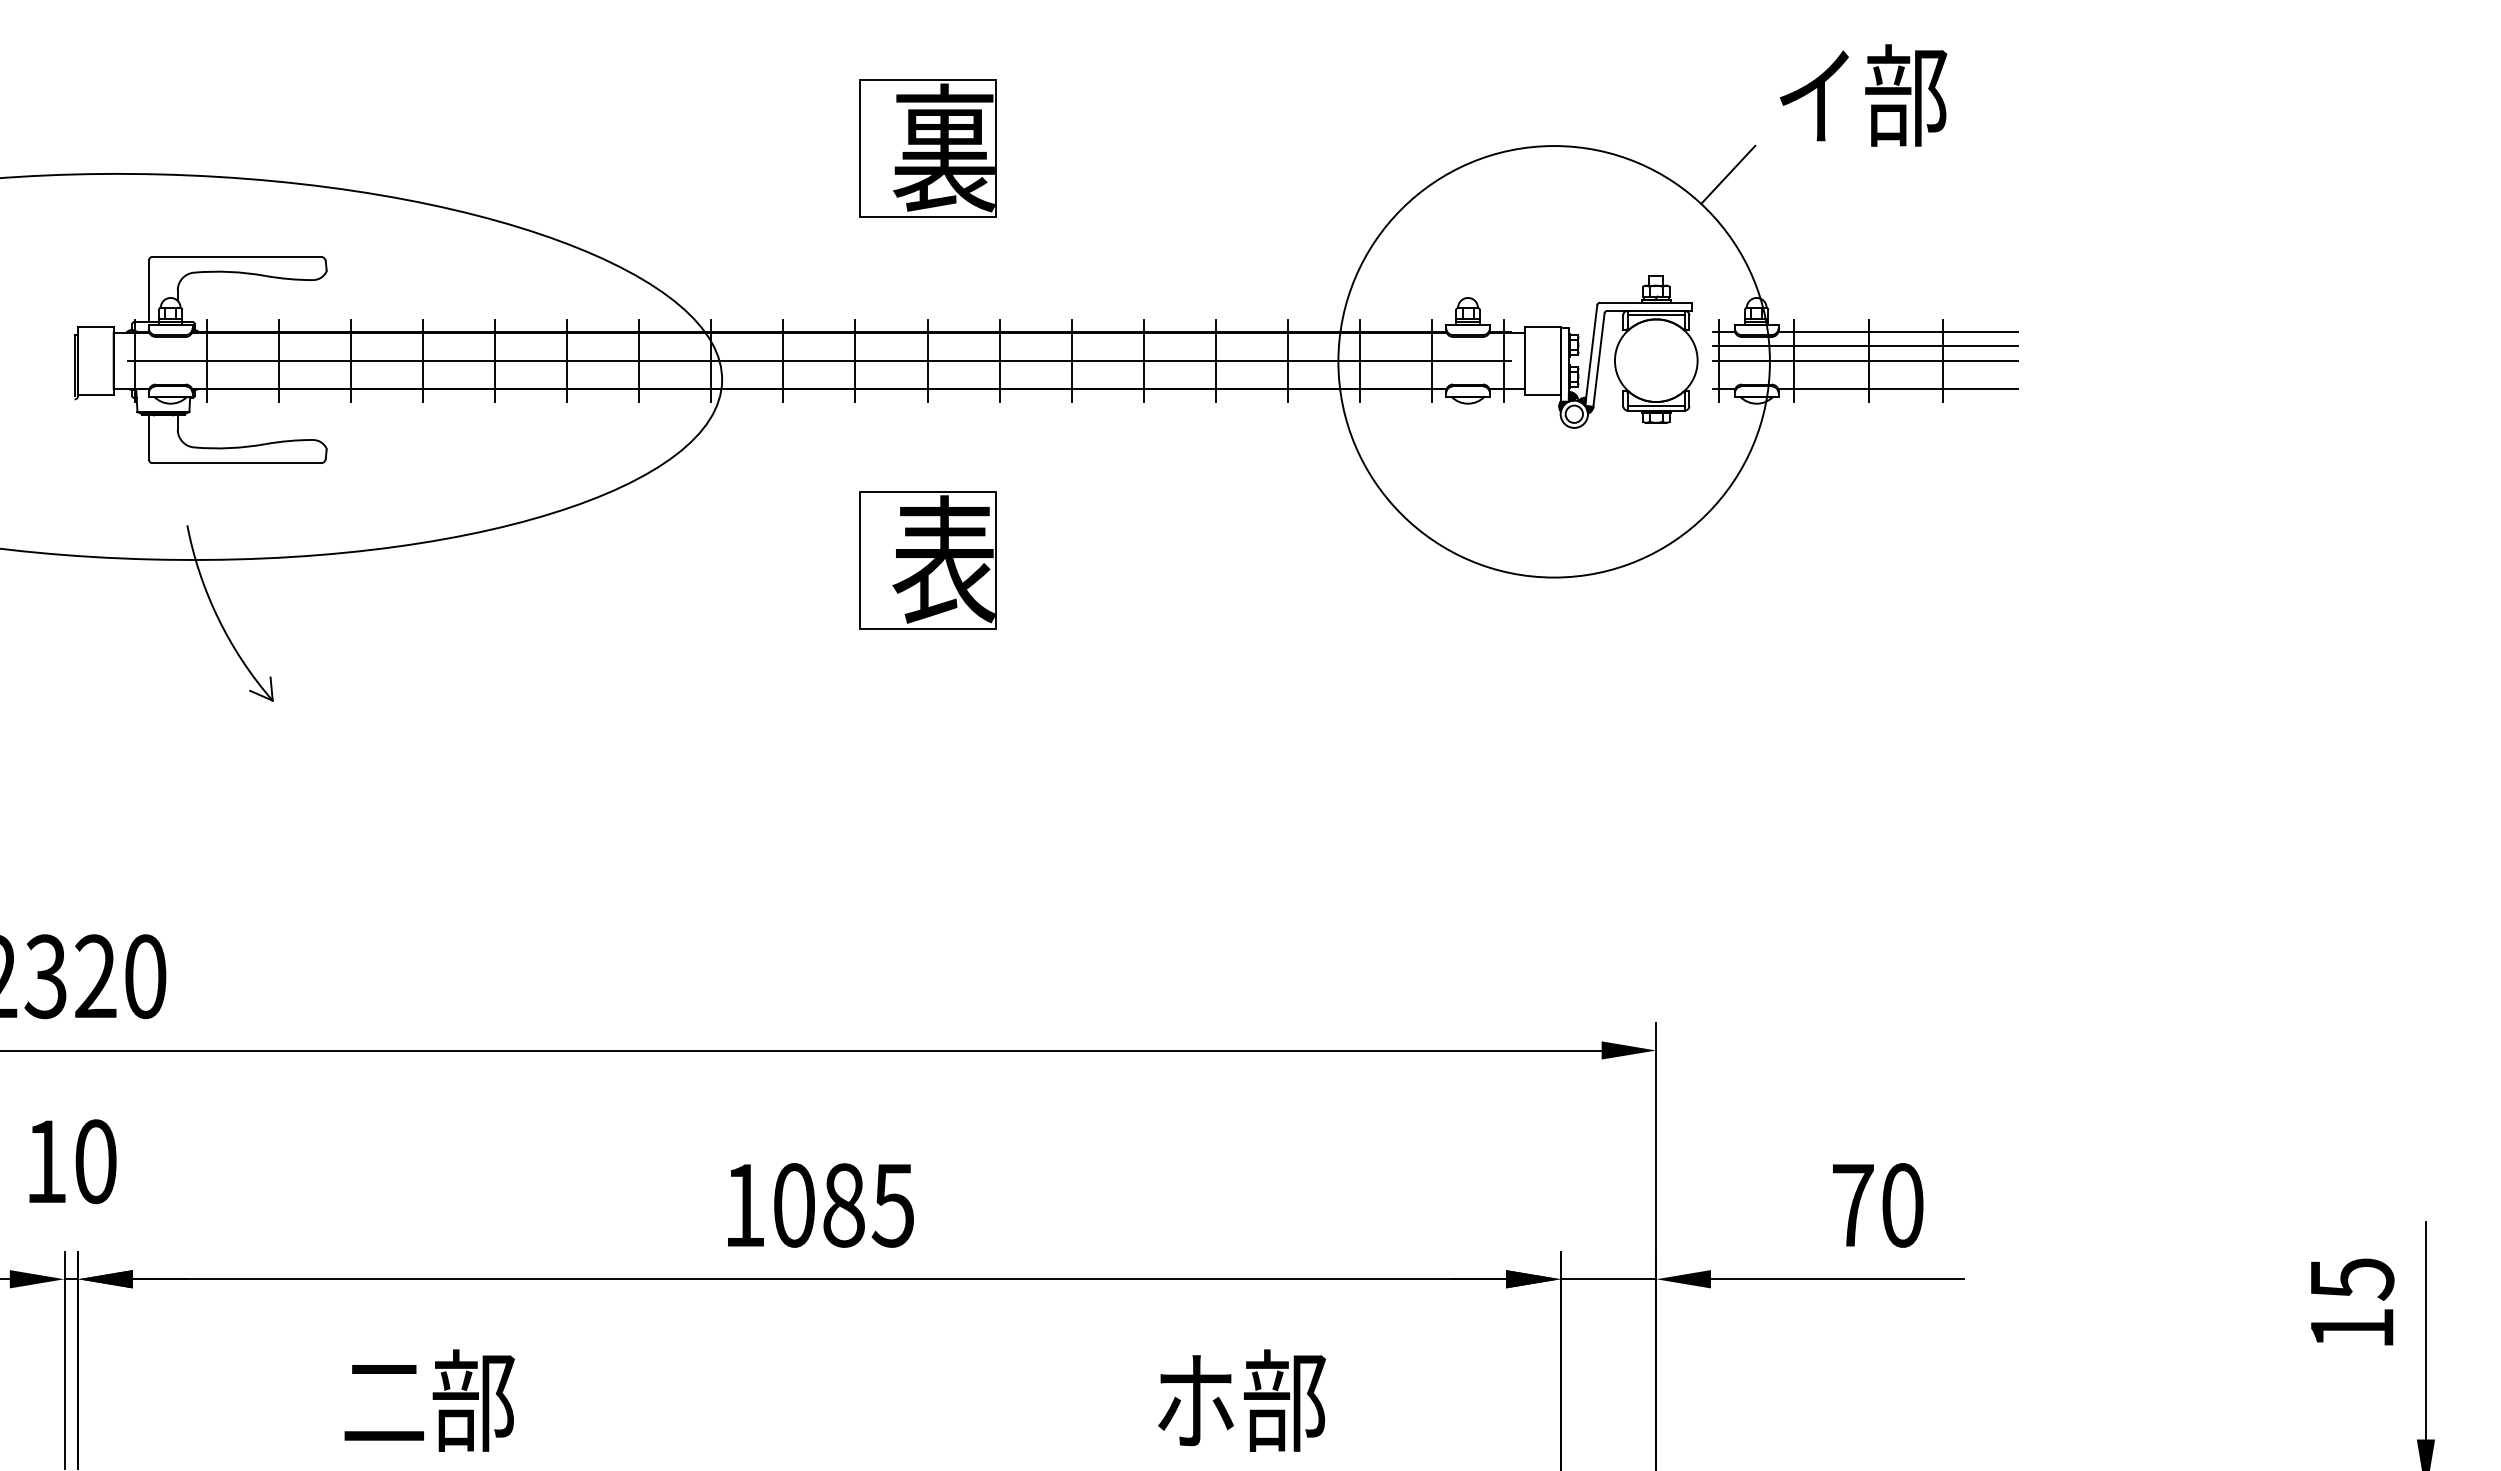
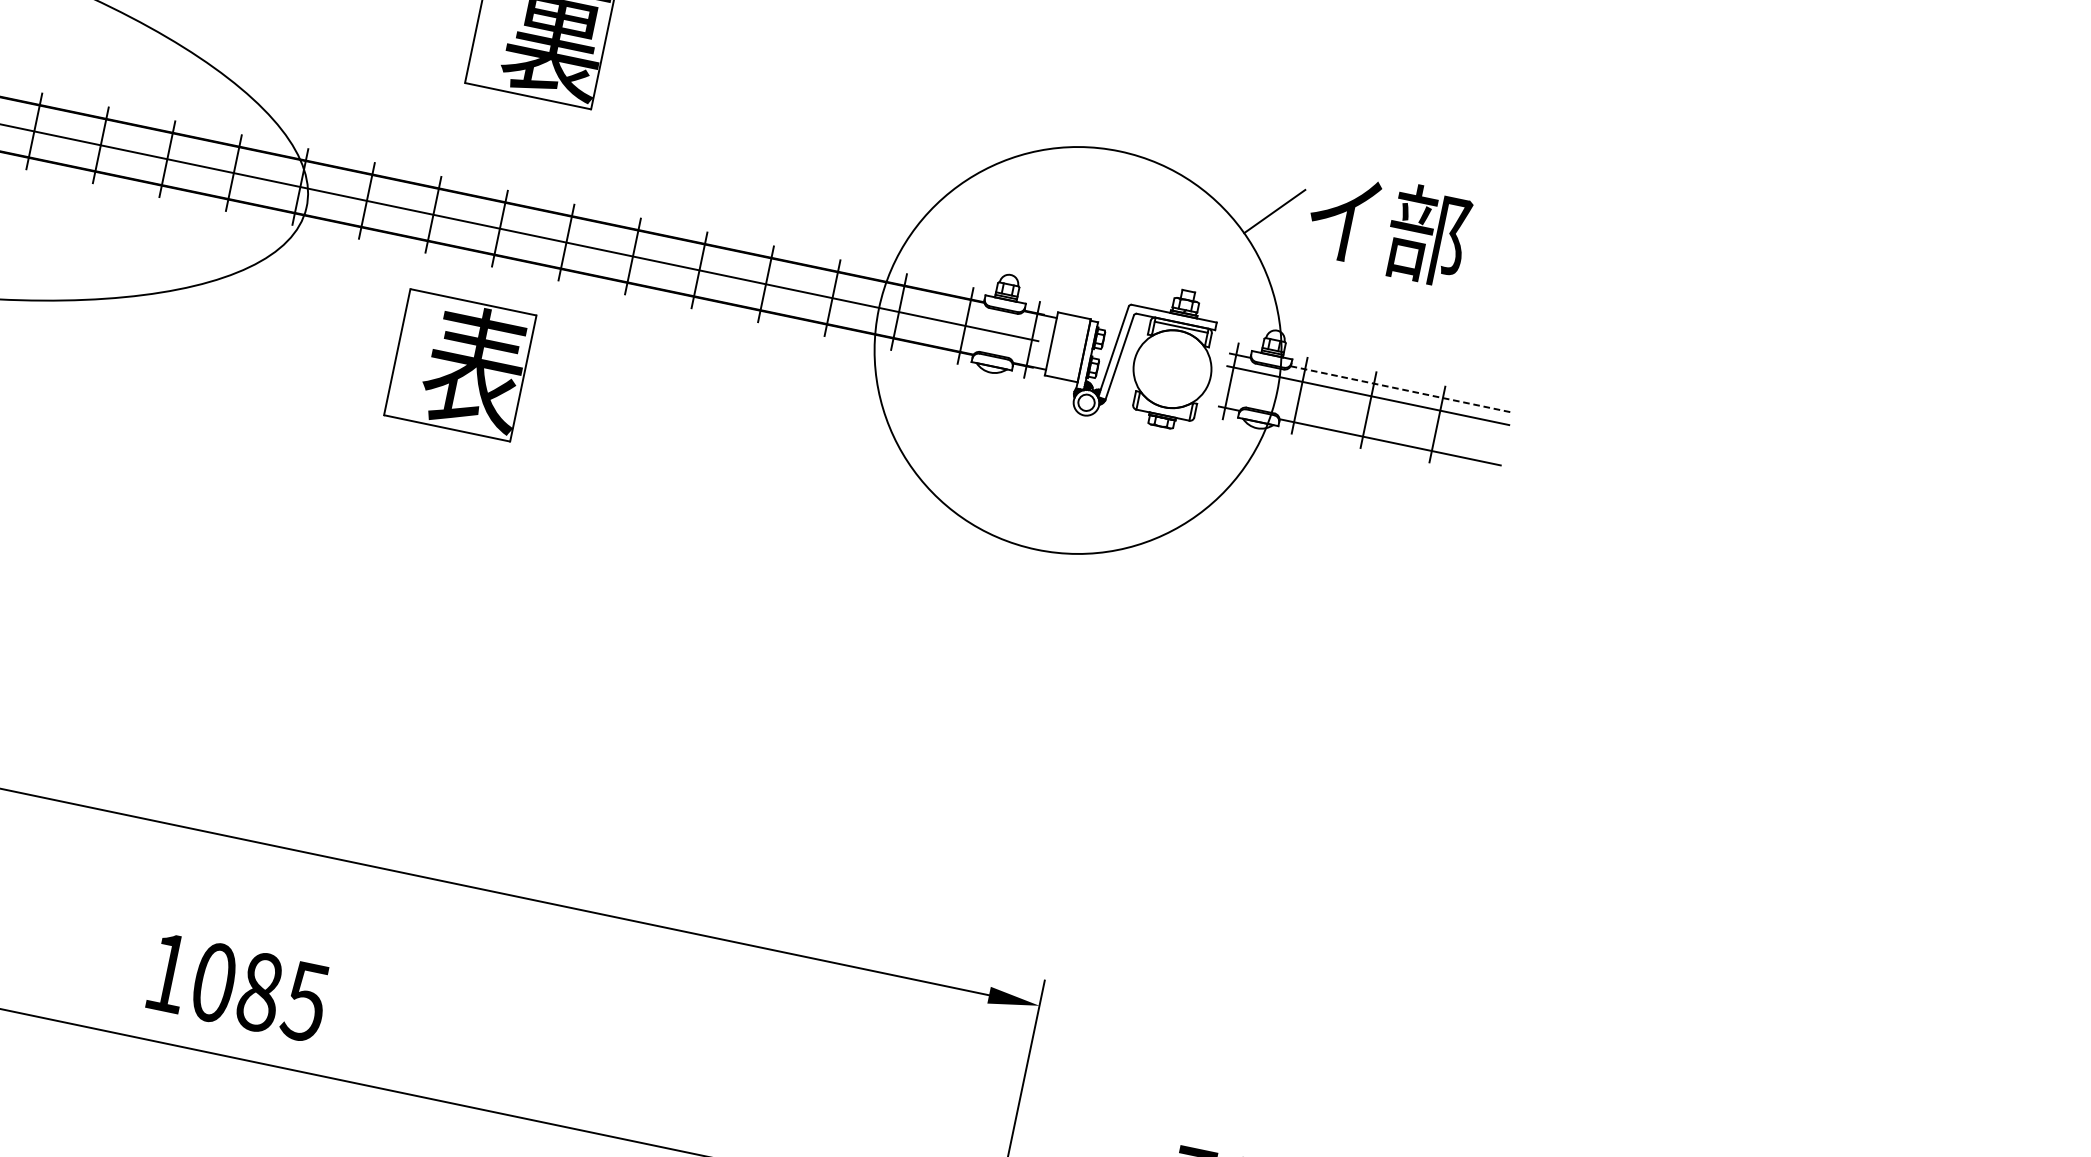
text: (1863, 95) -> (1388, 227), moved
line: (1898, 332) -> (1401, 389), solid -> dashed
line: (1864, 360) -> (1364, 409), removed
line: (1656, 406) -> (1163, 411), removed
part: (927, 560) -> (459, 365), moved

